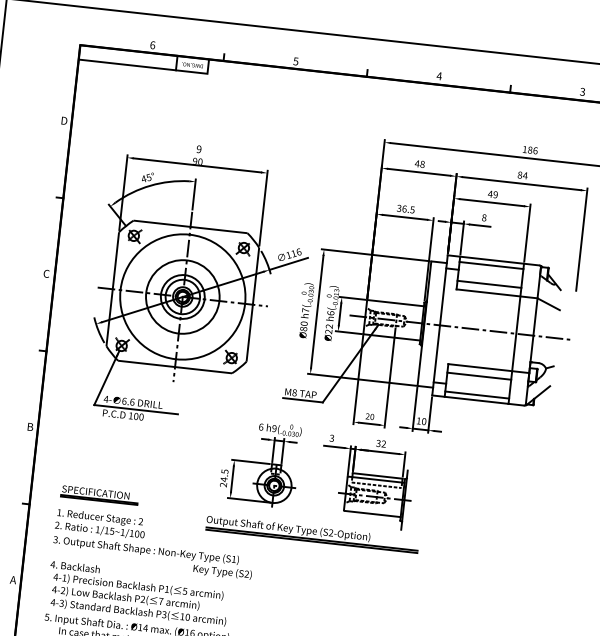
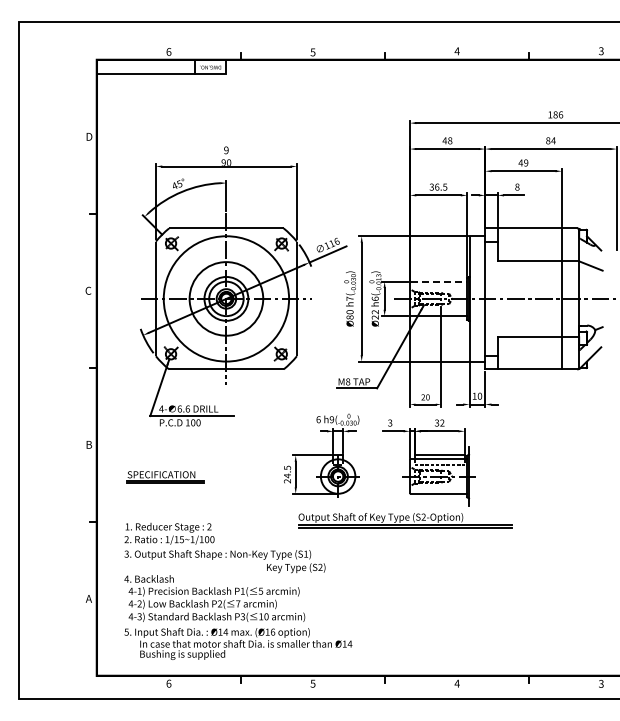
line: (491, 265) -> (529, 233), removed
line: (489, 284) -> (529, 252), removed
line: (396, 303) -> (439, 281), solid -> dashed
line: (478, 376) -> (529, 345), removed
line: (476, 395) -> (529, 364), removed
part: (99, 495) -> (165, 477), moved
part: (312, 534) -> (405, 520), moved

